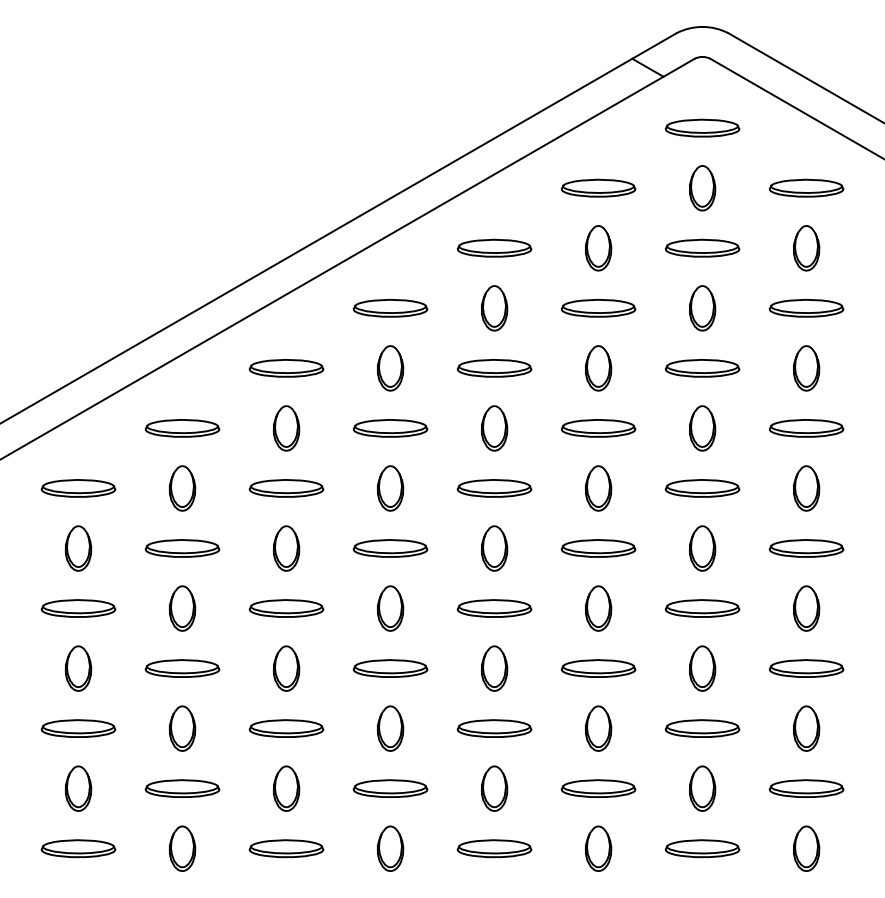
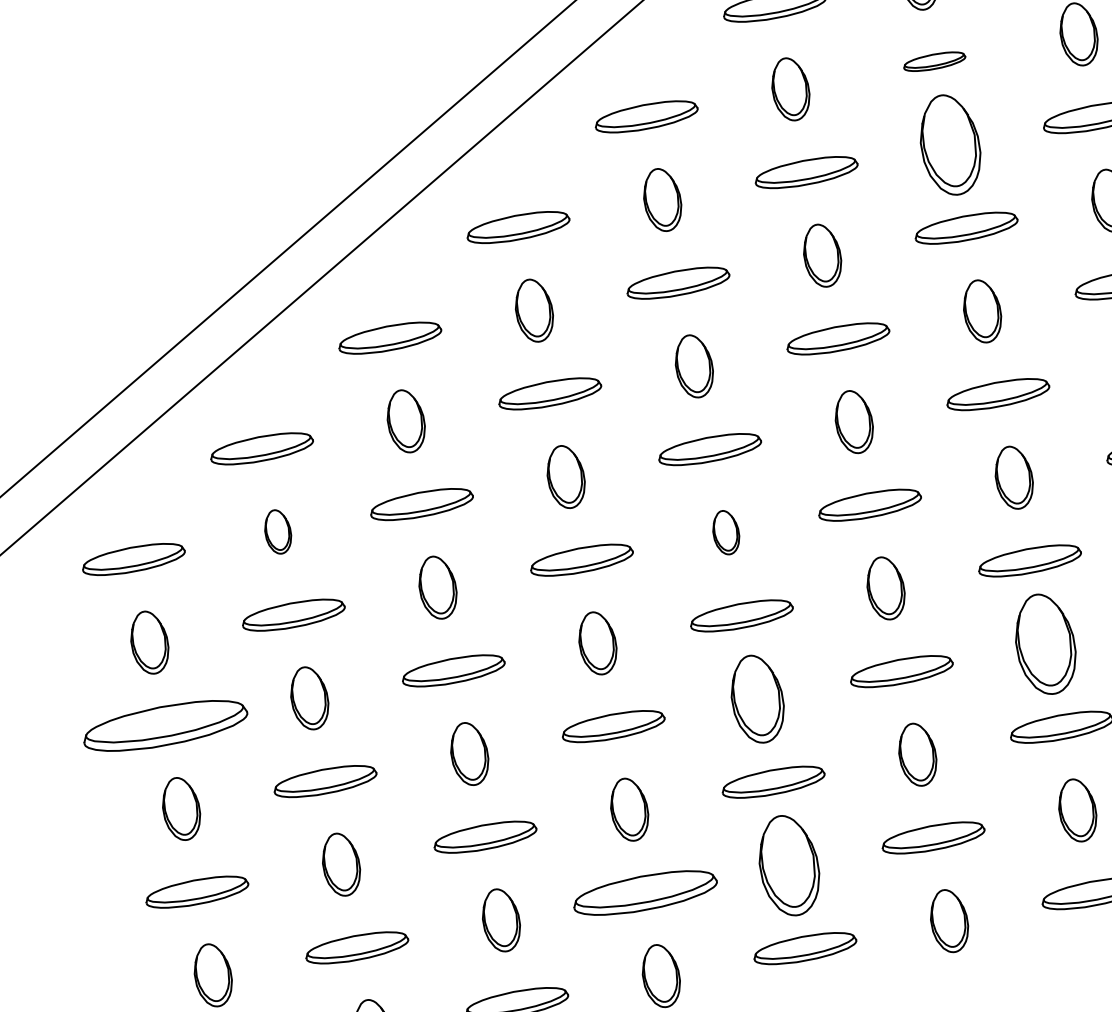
part: (702, 247) -> (934, 60), size x0.6
part: (702, 308) -> (950, 145), size x1.6
part: (182, 488) -> (277, 532), size x0.7
part: (494, 548) -> (725, 532), size x0.7
part: (78, 608) -> (165, 725), size x1.6
part: (494, 668) -> (757, 698), size x1.4
part: (702, 668) -> (1045, 643), size x1.6
part: (390, 788) -> (645, 892), size x1.4
part: (494, 788) -> (789, 865), size x1.6

